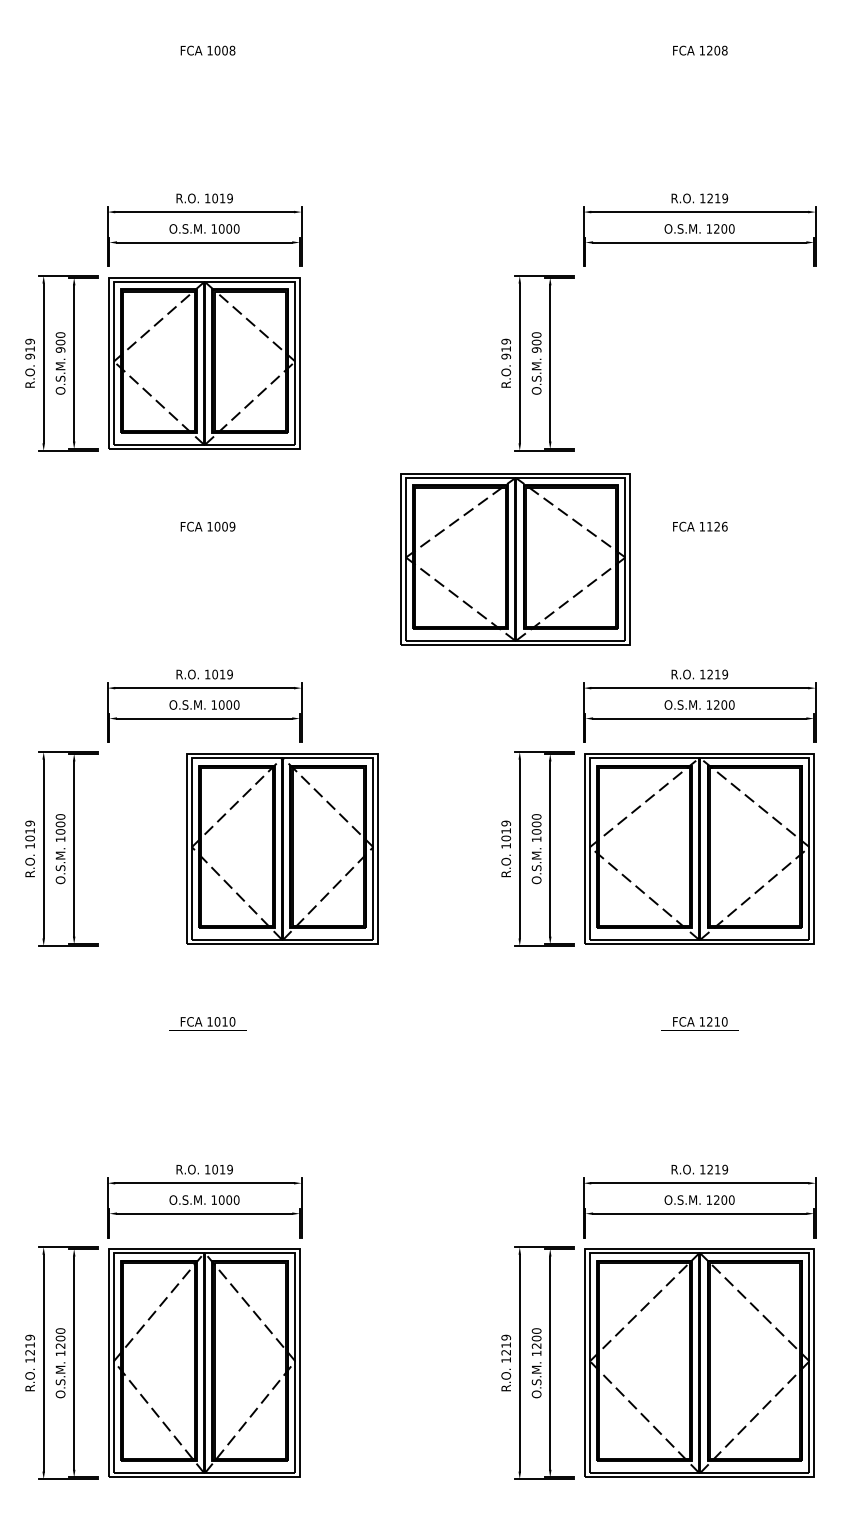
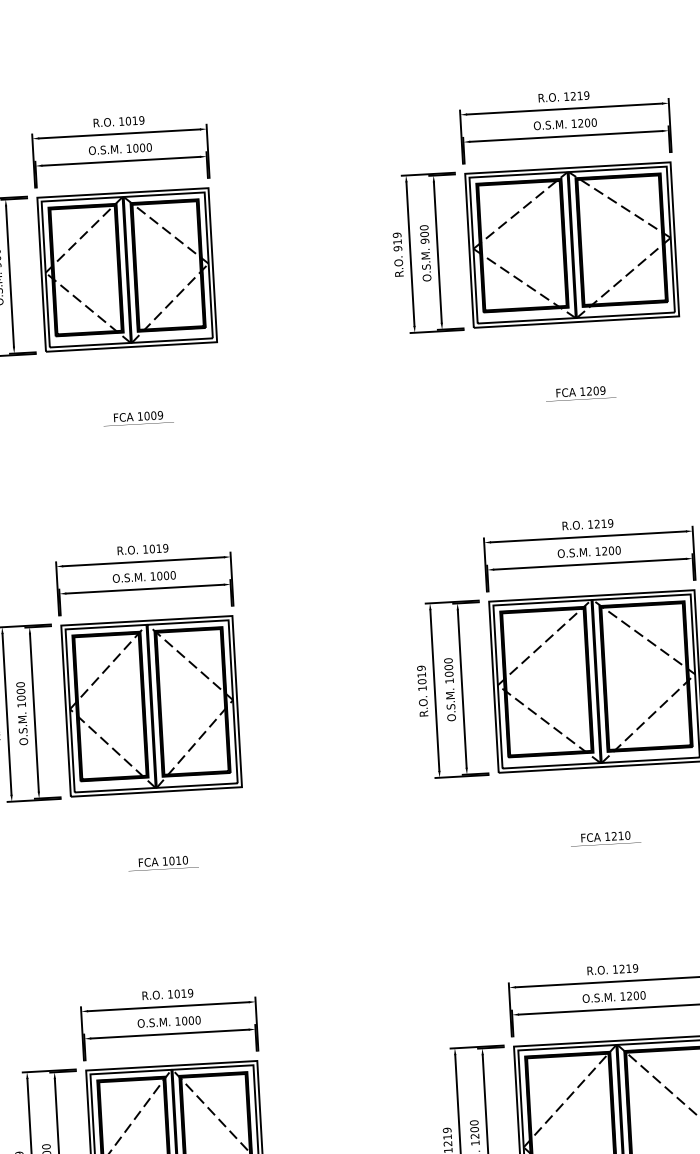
text: (717, 526) -> (596, 390), 1126 -> 1209
part: (515, 559) -> (571, 245), moved
part: (282, 848) -> (151, 705), moved

